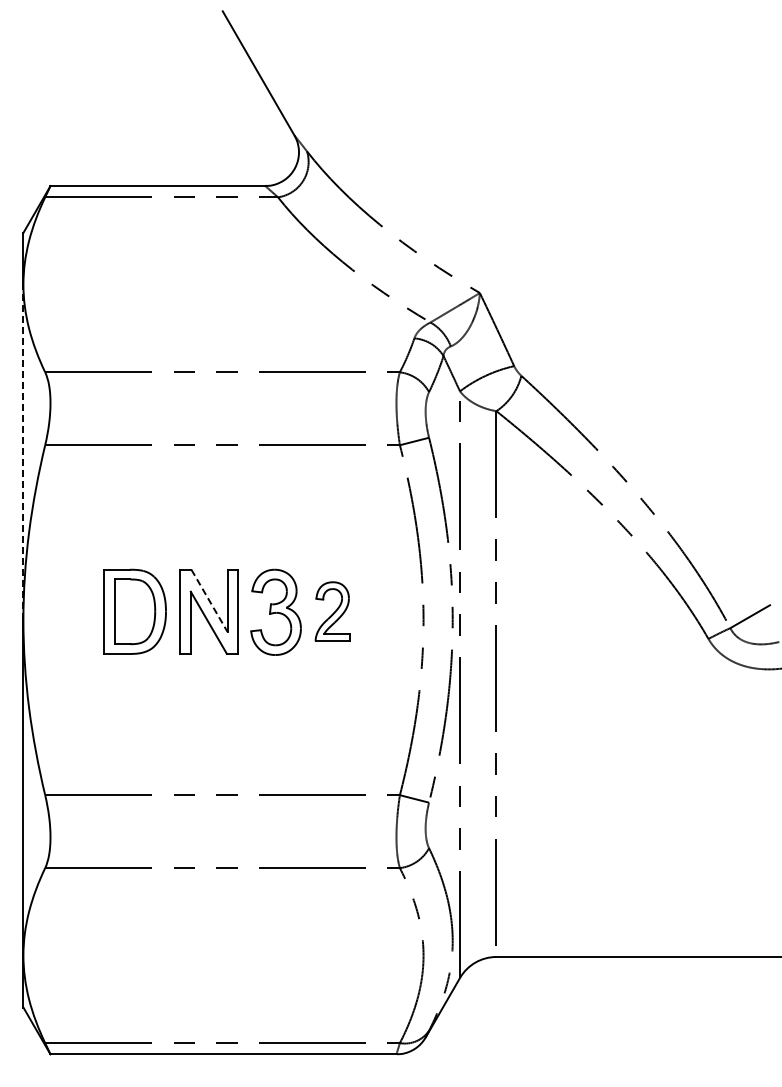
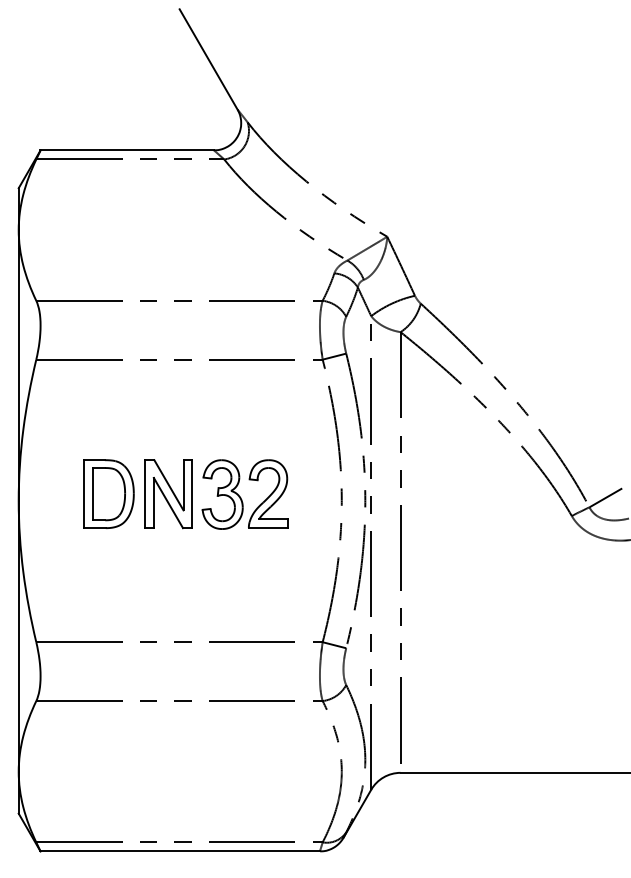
line: (23, 452) -> (18, 365), dashed -> solid
line: (209, 600) -> (168, 485), dashed -> solid
part: (332, 611) -> (268, 493), size x1.43

